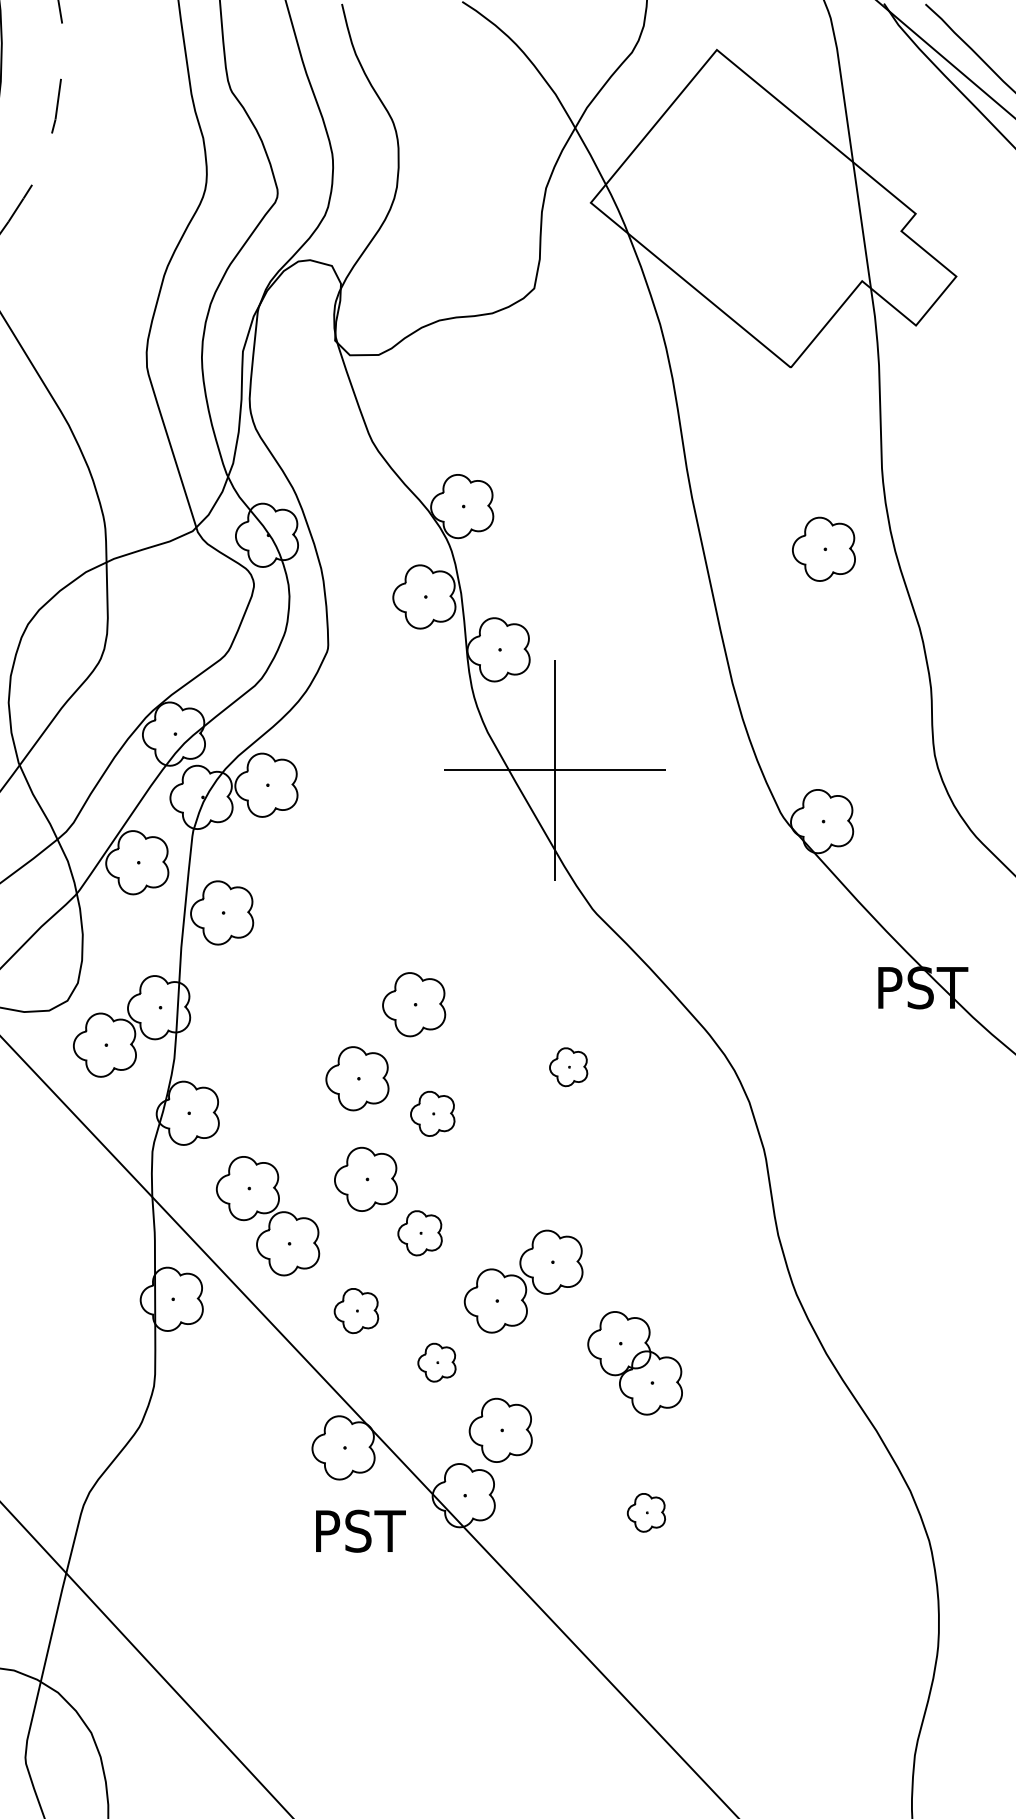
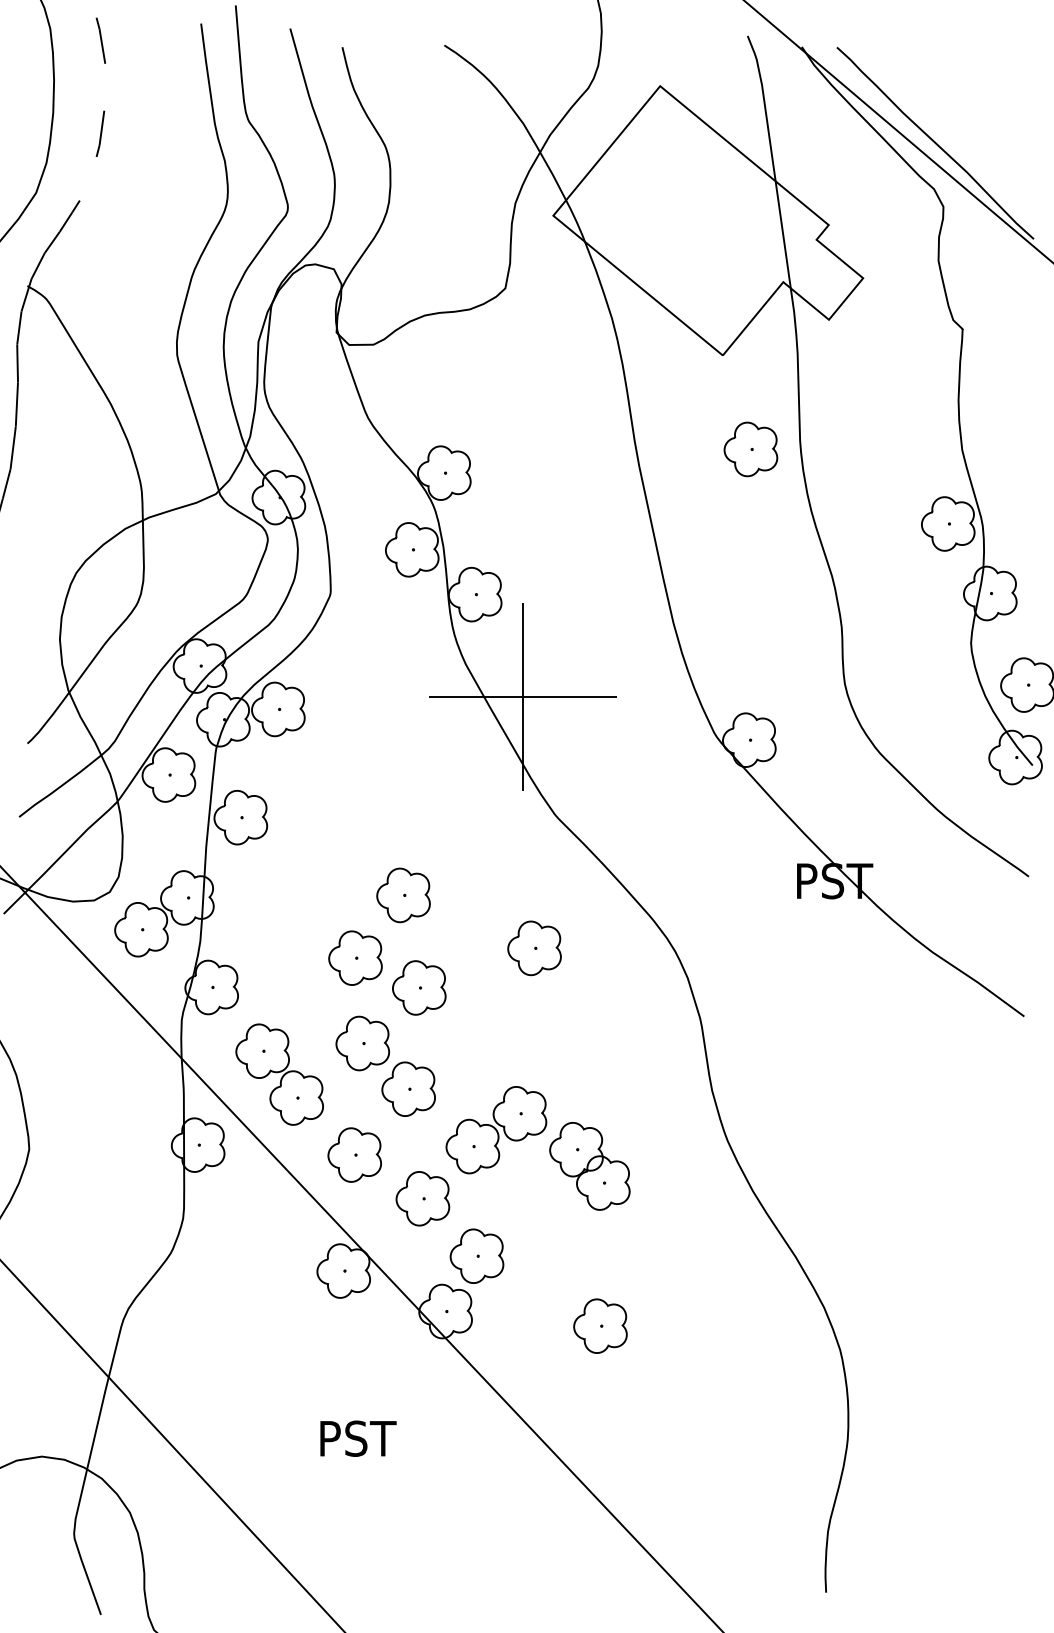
part: (823, 549) -> (750, 449), moved
part: (568, 1067) -> (534, 948), size x1.67
part: (432, 1113) -> (419, 987), size x1.43
part: (419, 1232) -> (408, 1088), size x1.43
part: (356, 1310) -> (354, 1154), size x1.43
part: (436, 1362) -> (422, 1198), size x1.67
part: (634, 1363) -> (589, 1166), moved
part: (646, 1512) -> (600, 1325), size x1.67
text: (360, 1530) -> (358, 1438), moved

